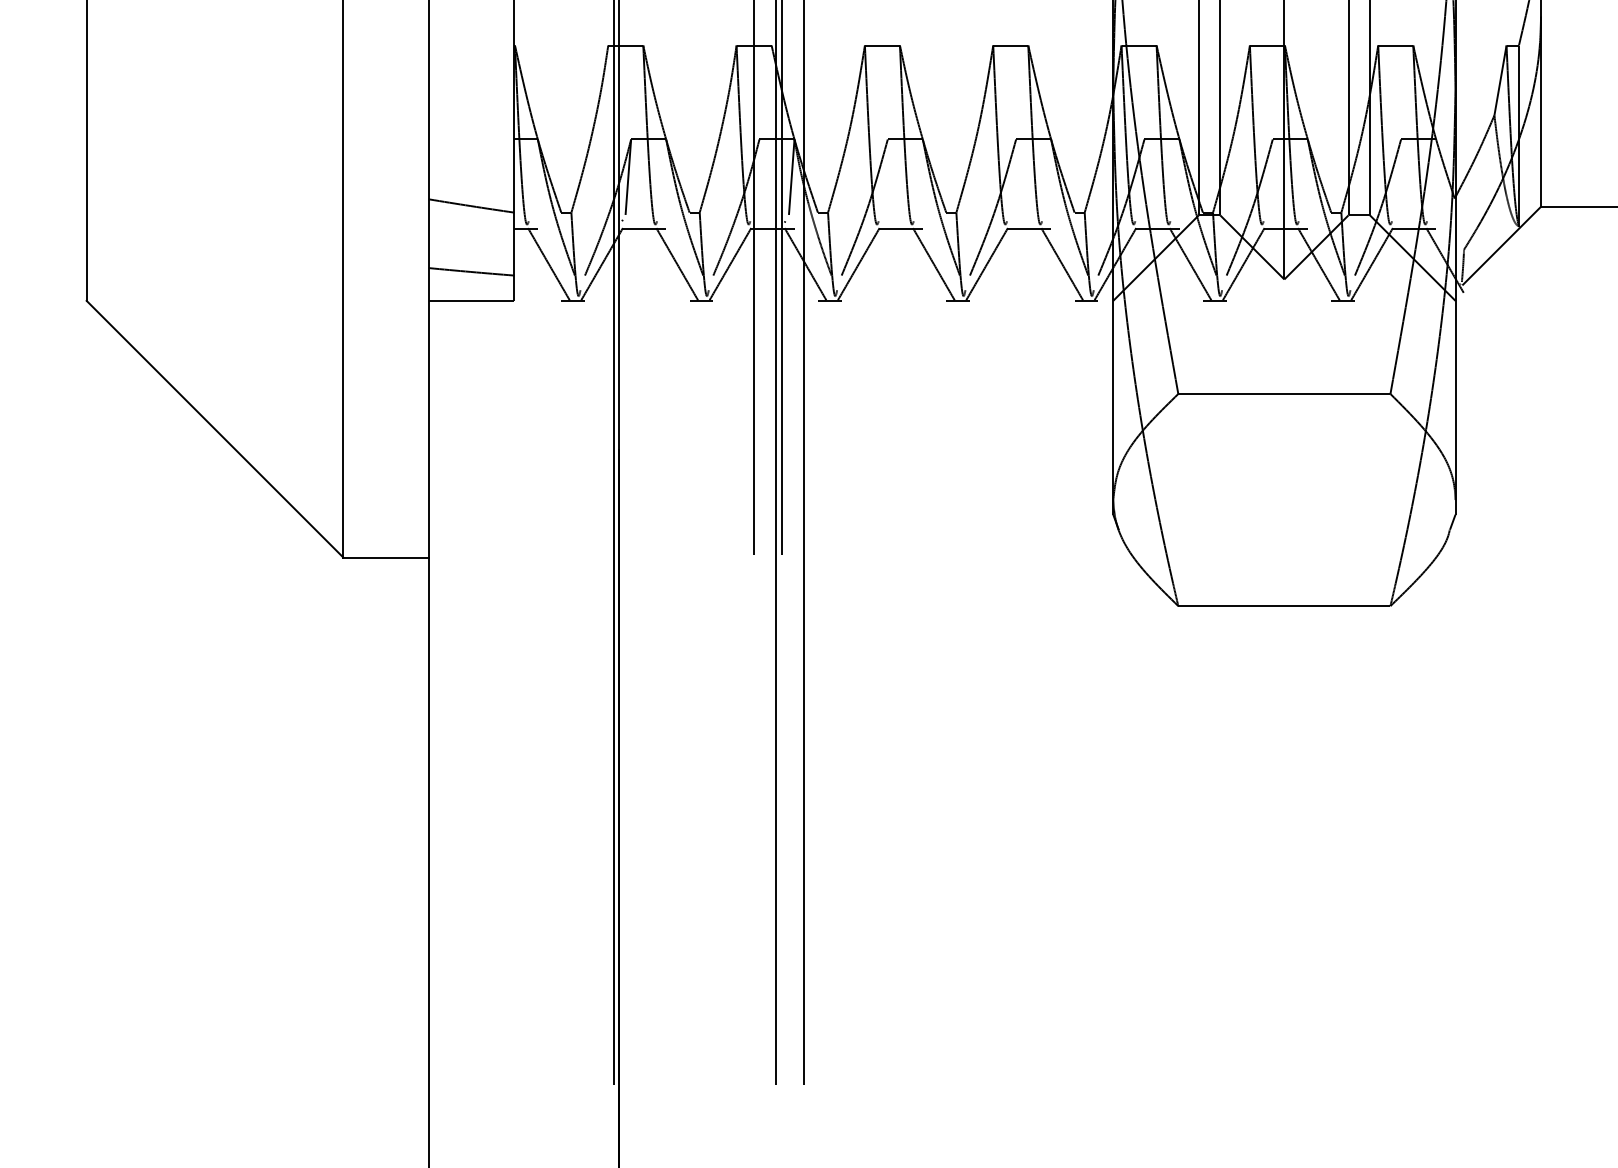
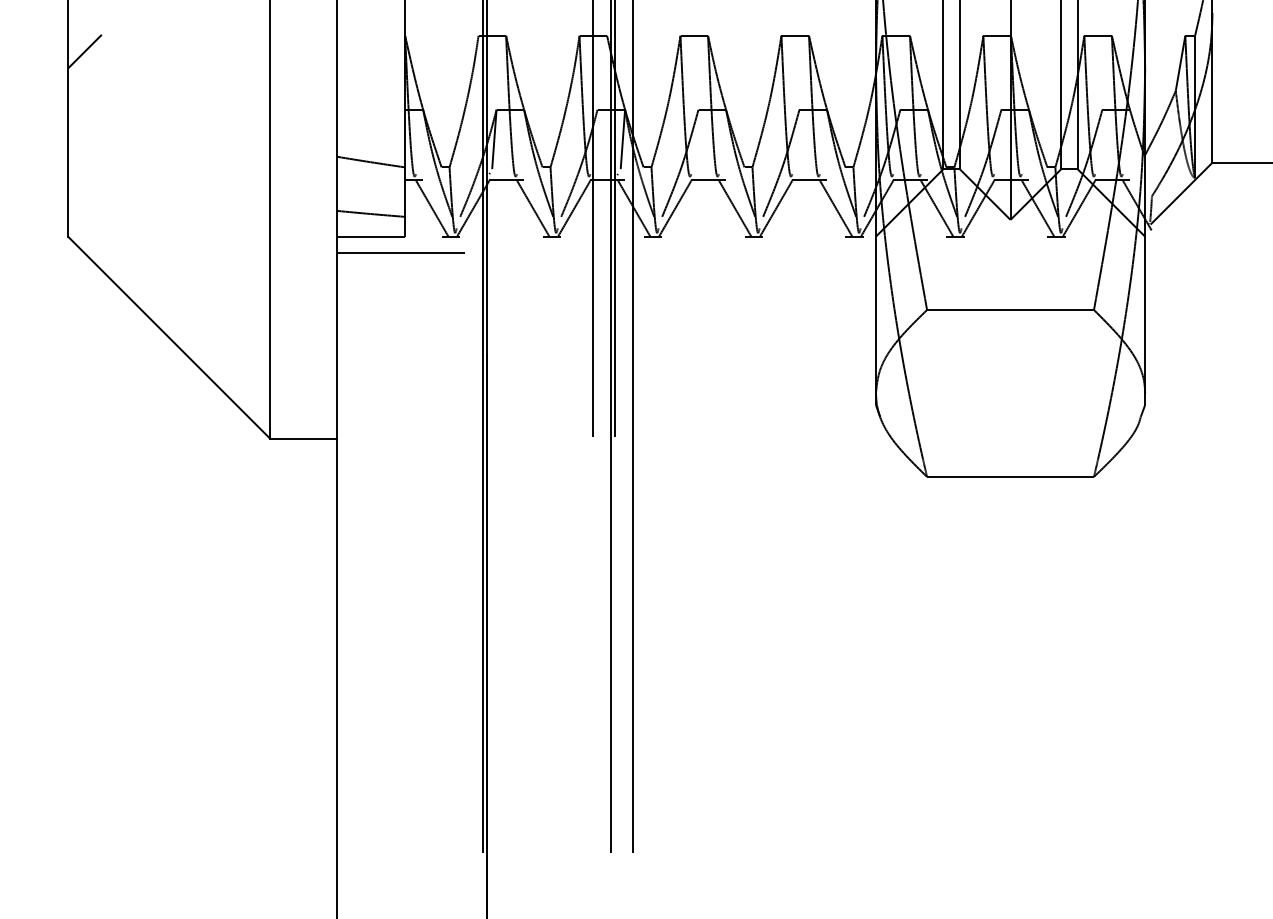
line: (107, 65) -> (84, 51), added
line: (509, 321) -> (400, 252), added

